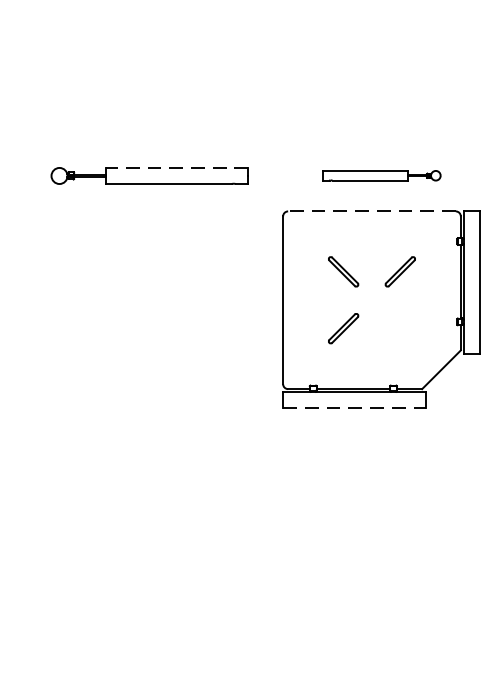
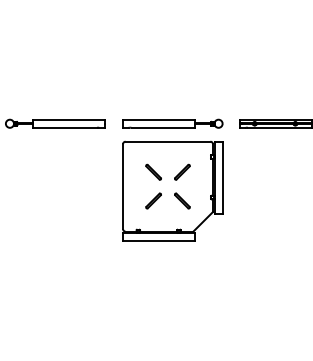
line: (175, 167) -> (68, 119), dashed -> solid
part: (380, 175) -> (172, 123), size x1.67
line: (370, 211) -> (167, 141), dashed -> solid
line: (400, 327) -> (182, 200), added
line: (355, 408) -> (159, 241), dashed -> solid

